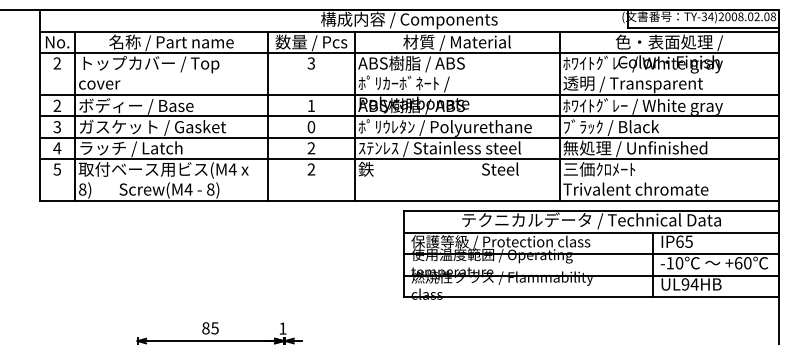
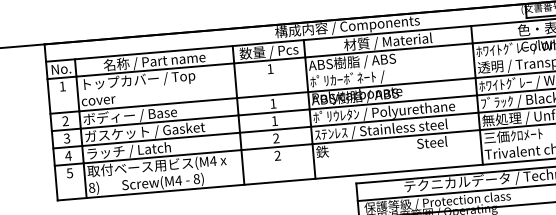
text: (57, 63) -> (62, 86), 2 -> 1
text: (310, 63) -> (269, 69), 3 -> 1
text: (311, 127) -> (274, 121), 0 -> 1

